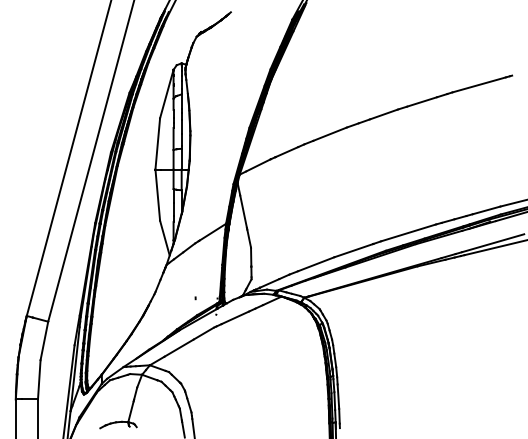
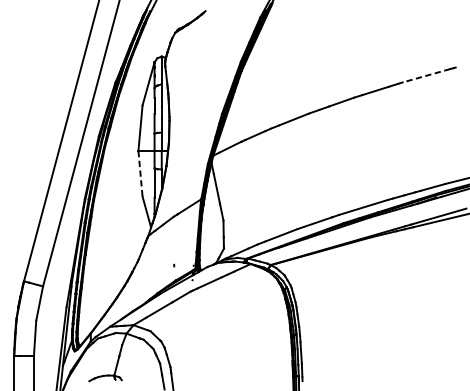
line: (479, 84) -> (426, 75), solid -> dashed
line: (157, 195) -> (140, 174), solid -> dashed

